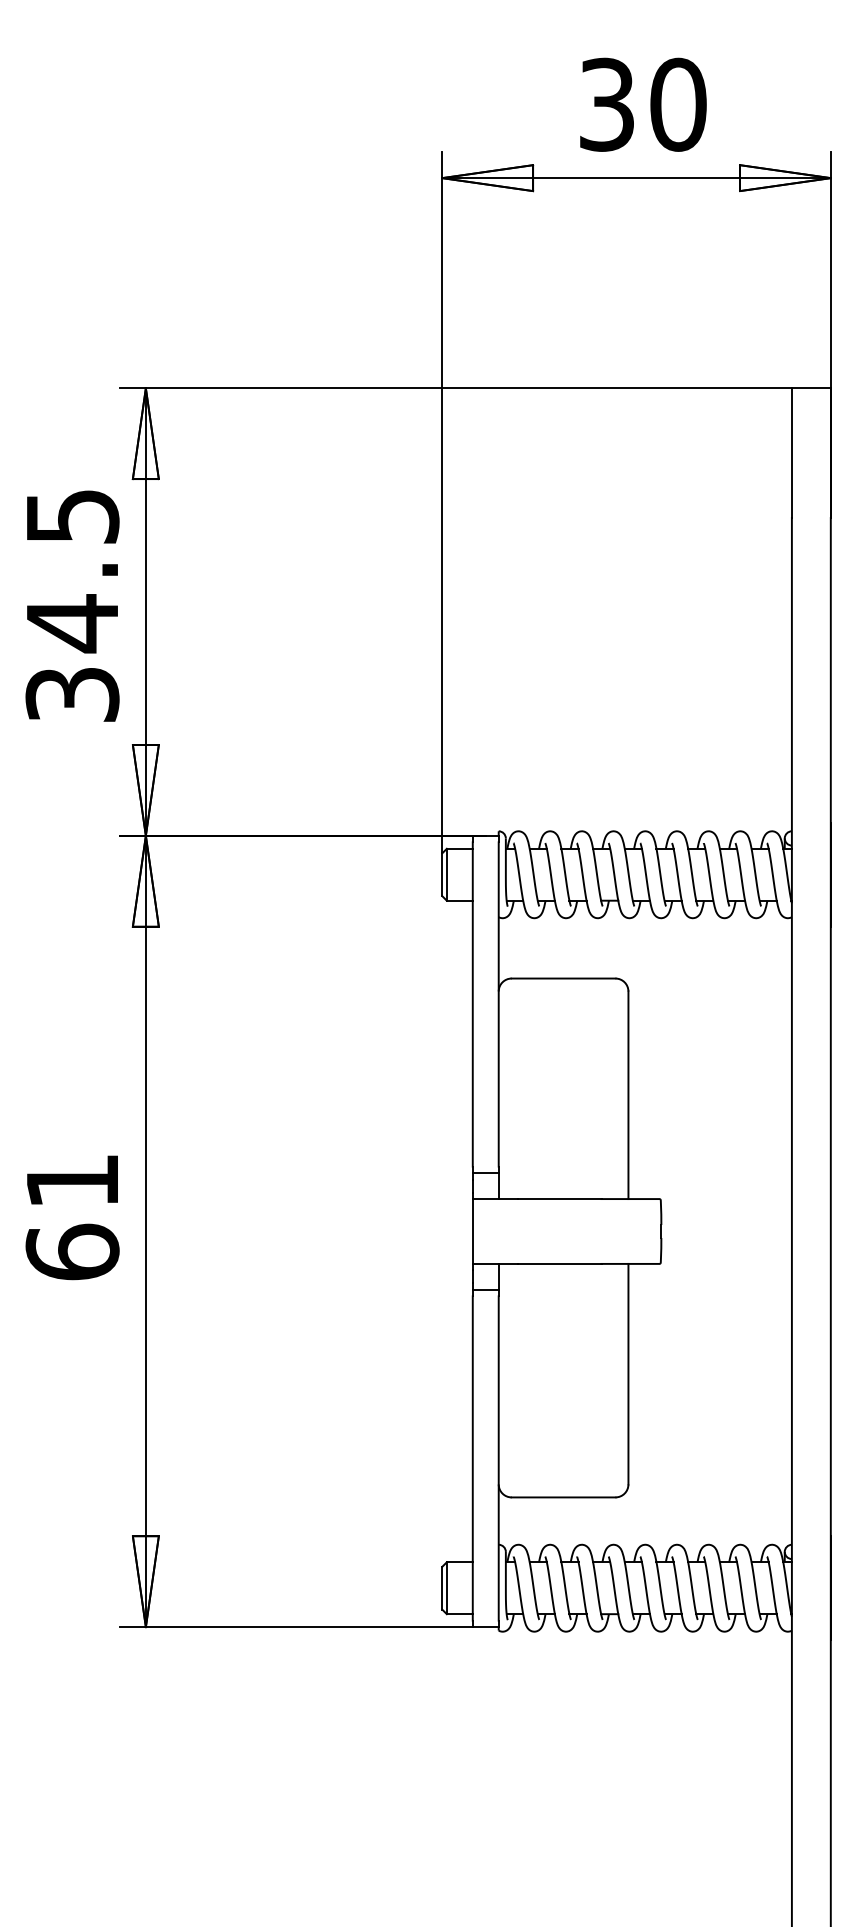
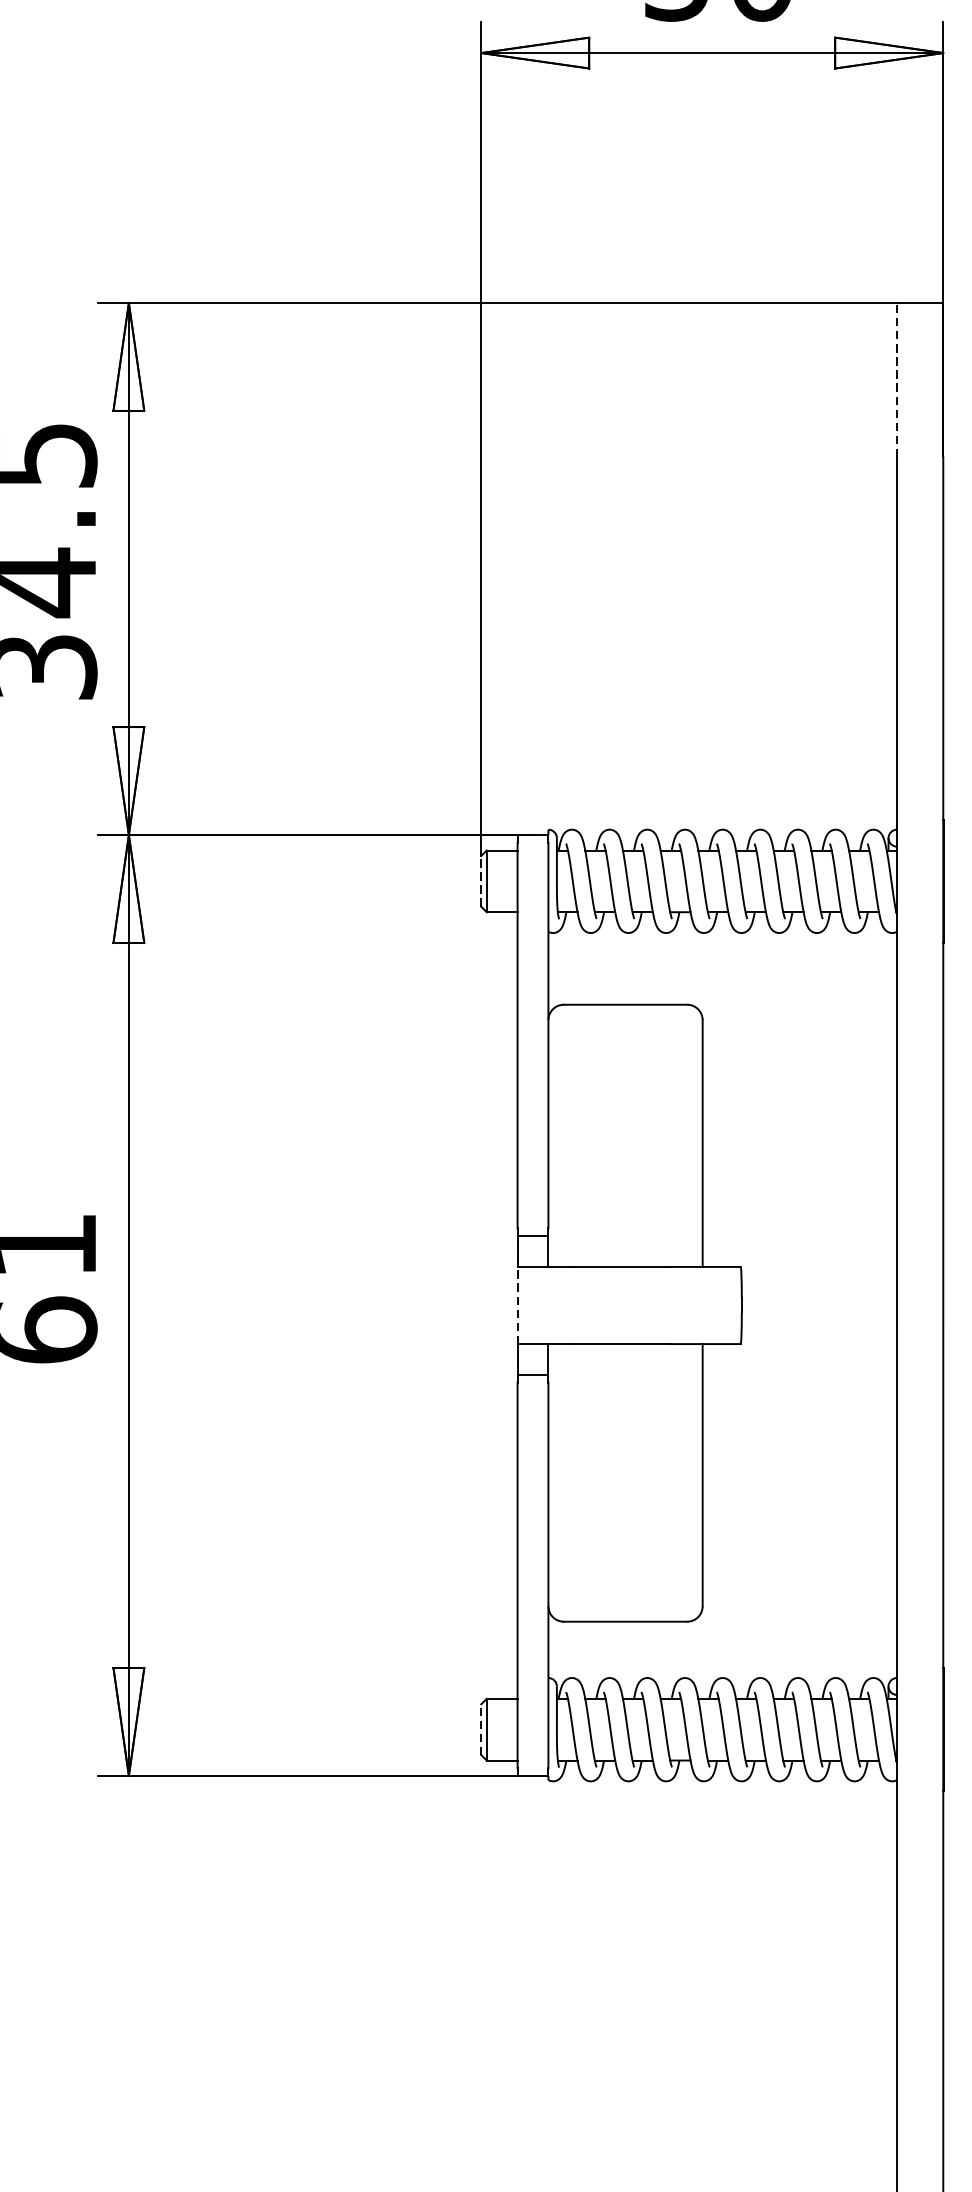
line: (791, 453) -> (896, 380), solid -> dashed
line: (442, 874) -> (481, 881), solid -> dashed
line: (472, 1231) -> (517, 1305), solid -> dashed
line: (442, 1587) -> (481, 1728), solid -> dashed

